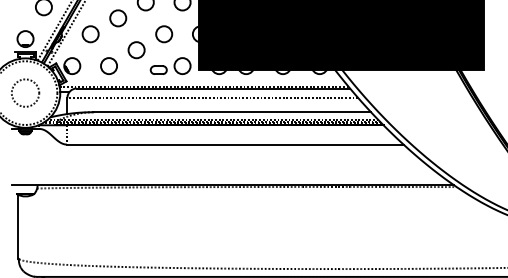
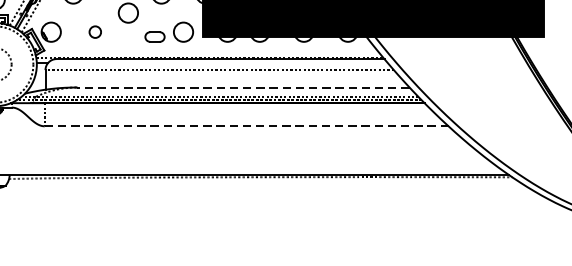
circle: (108, 65) -> (94, 31), size x0.6
line: (232, 112) -> (243, 87), solid -> dashed
line: (235, 144) -> (247, 126), solid -> dashed

